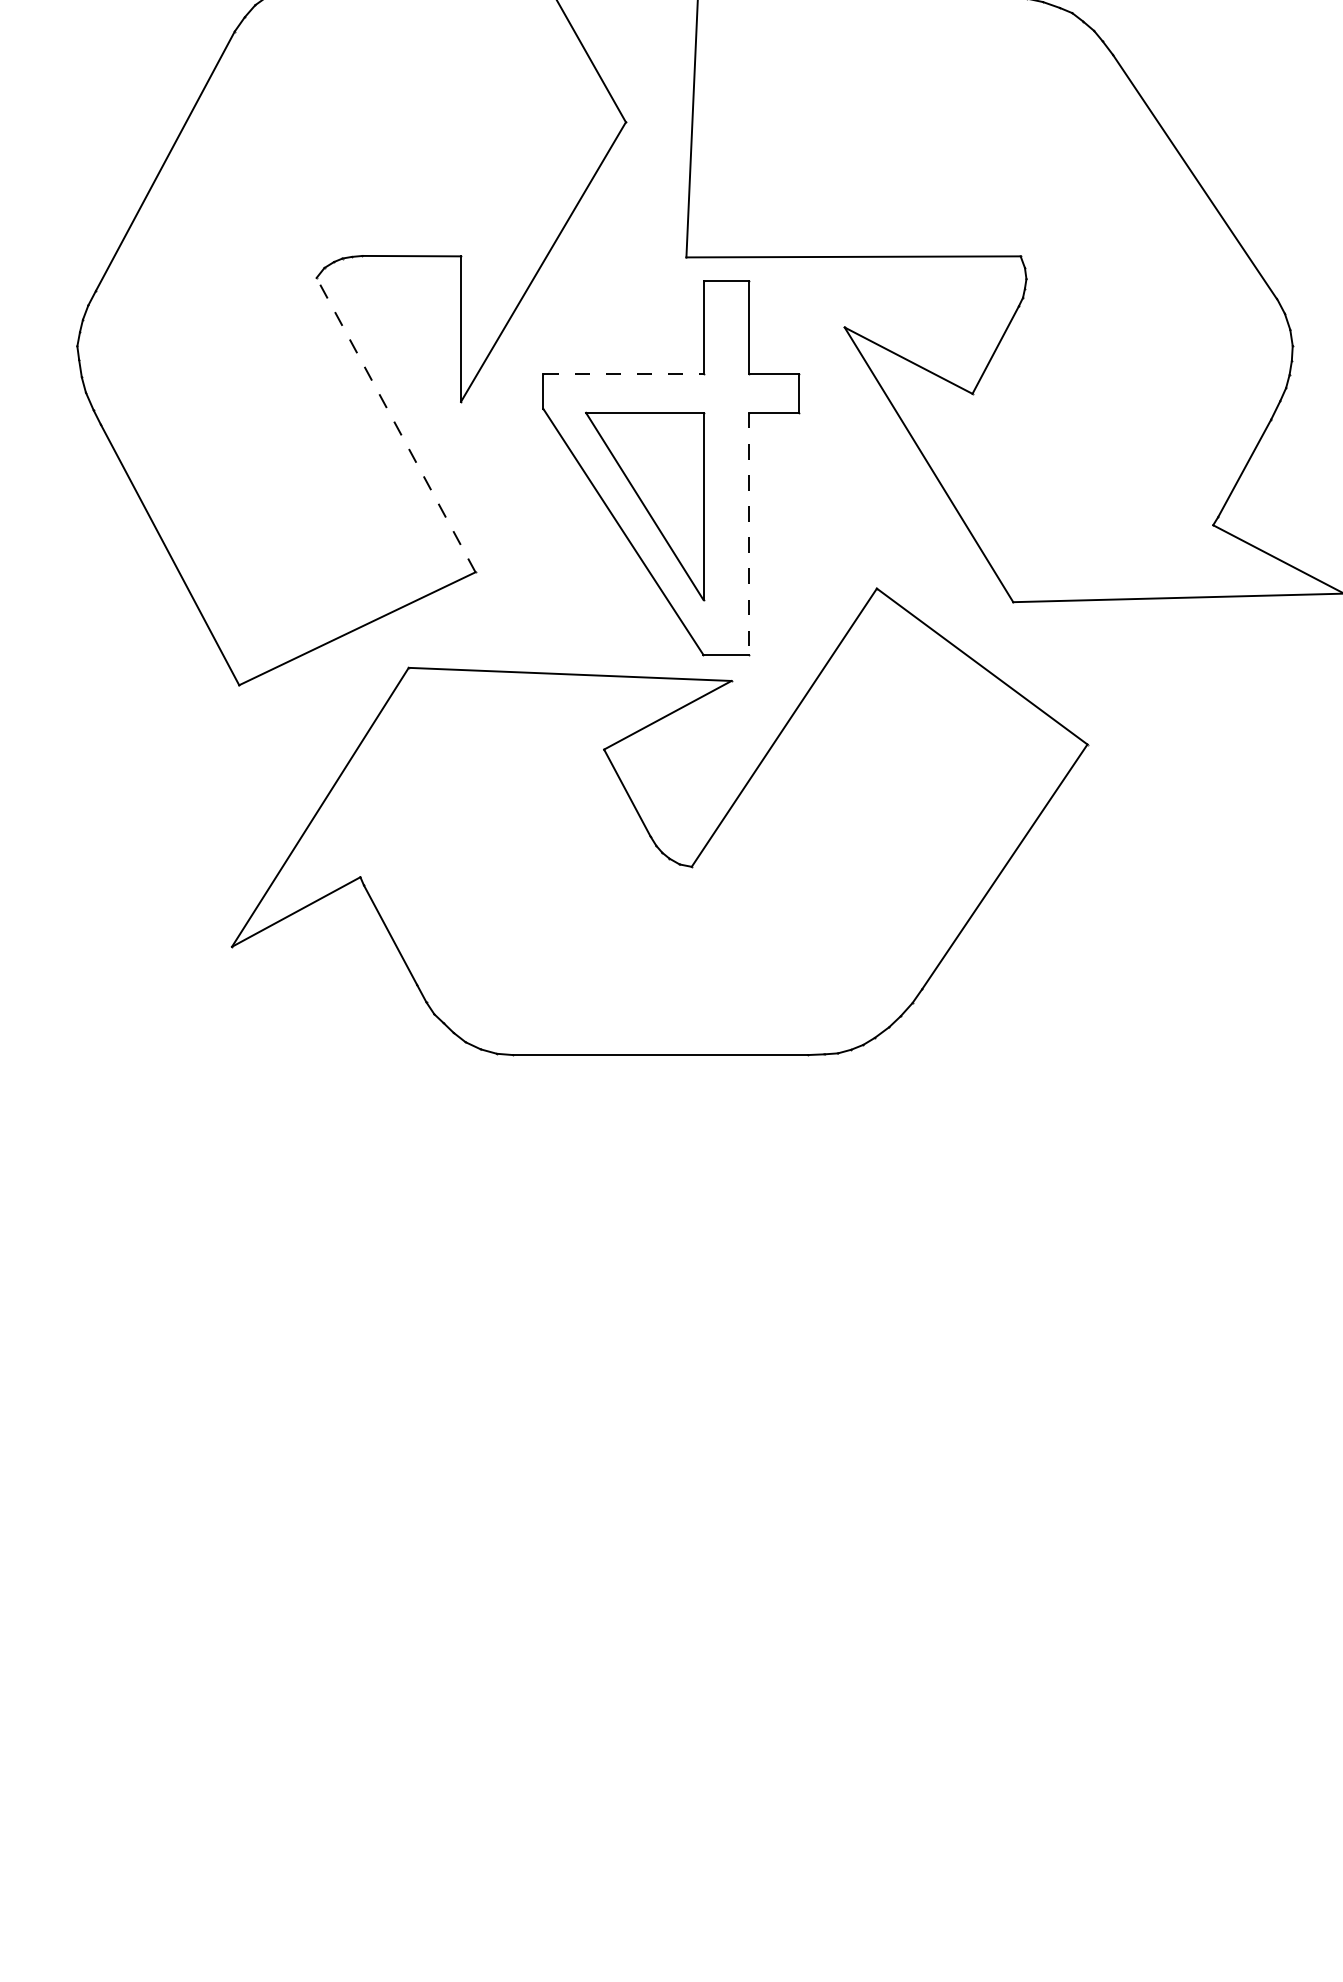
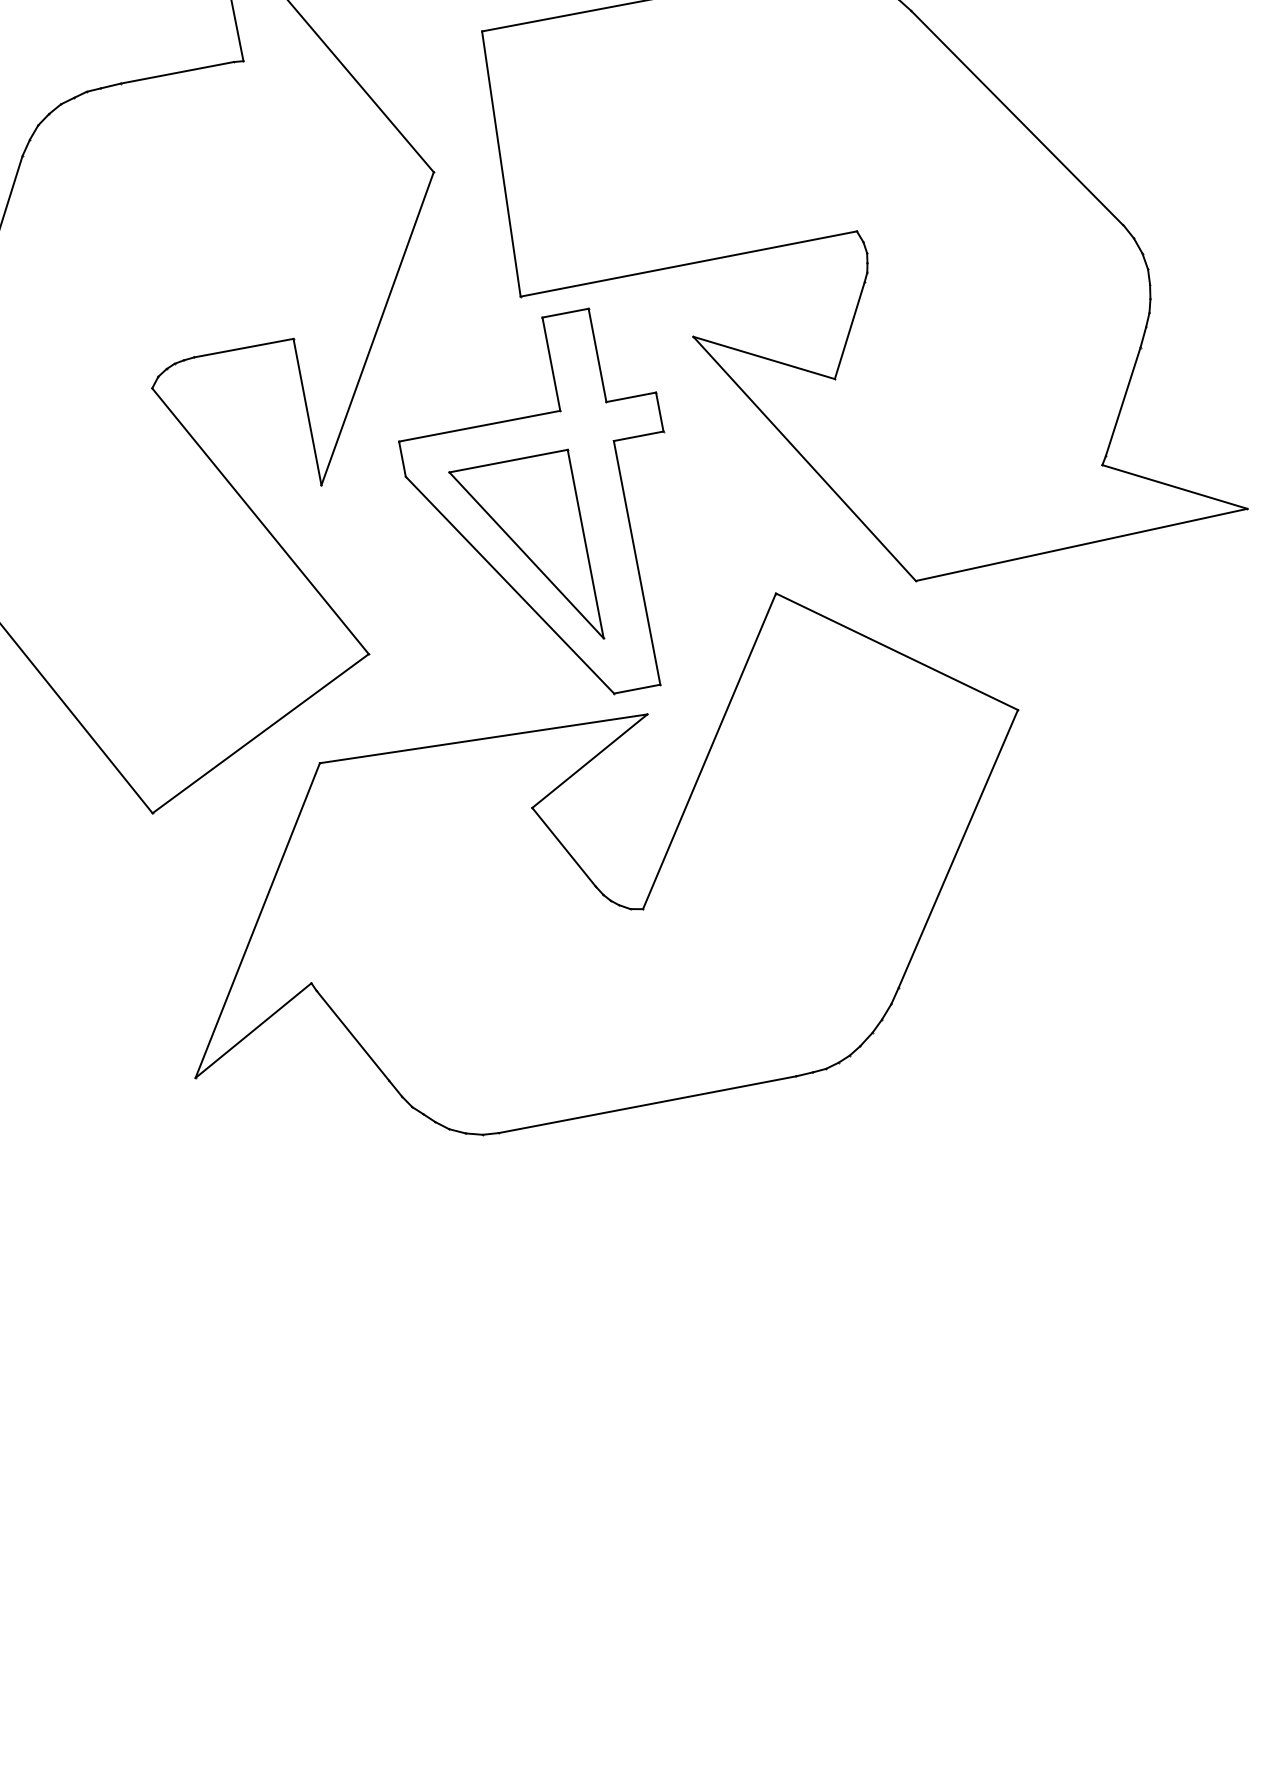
line: (623, 374) -> (479, 426), dashed -> solid
line: (395, 424) -> (259, 520), dashed -> solid
line: (749, 534) -> (637, 563), dashed -> solid

